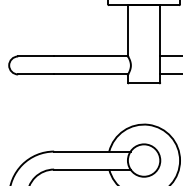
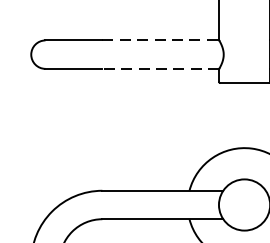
line: (91, 56) -> (161, 40), solid -> dashed
line: (91, 74) -> (161, 68), solid -> dashed

